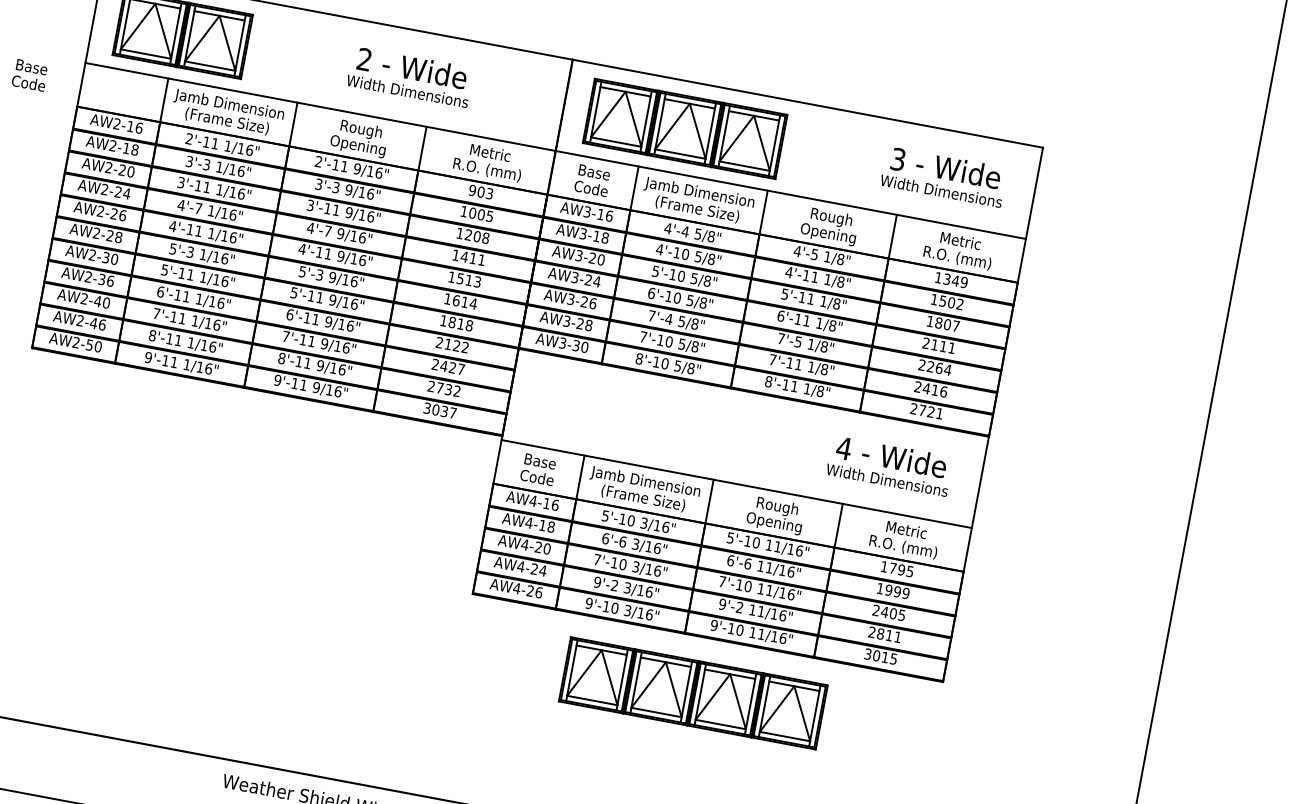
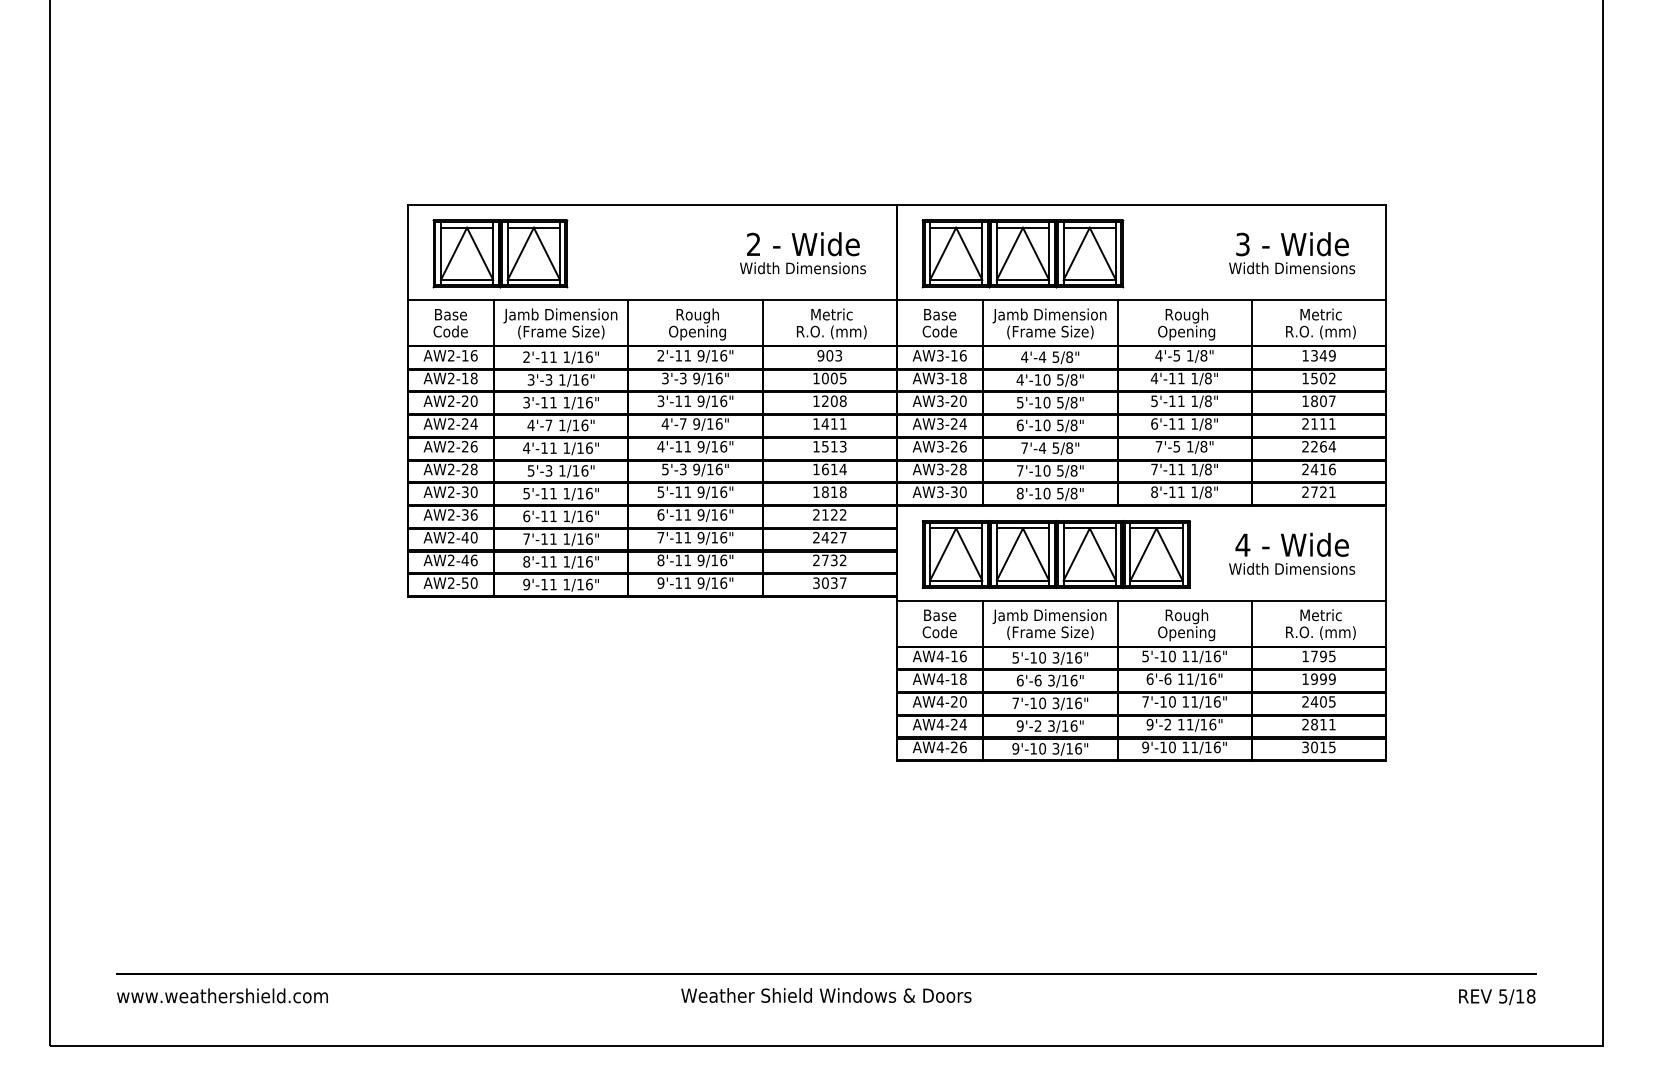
text: (29, 75) -> (450, 323), moved
text: (409, 77) -> (802, 253), moved
part: (692, 693) -> (1055, 554), moved

